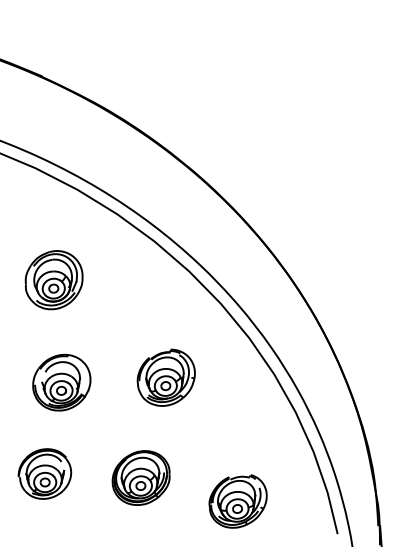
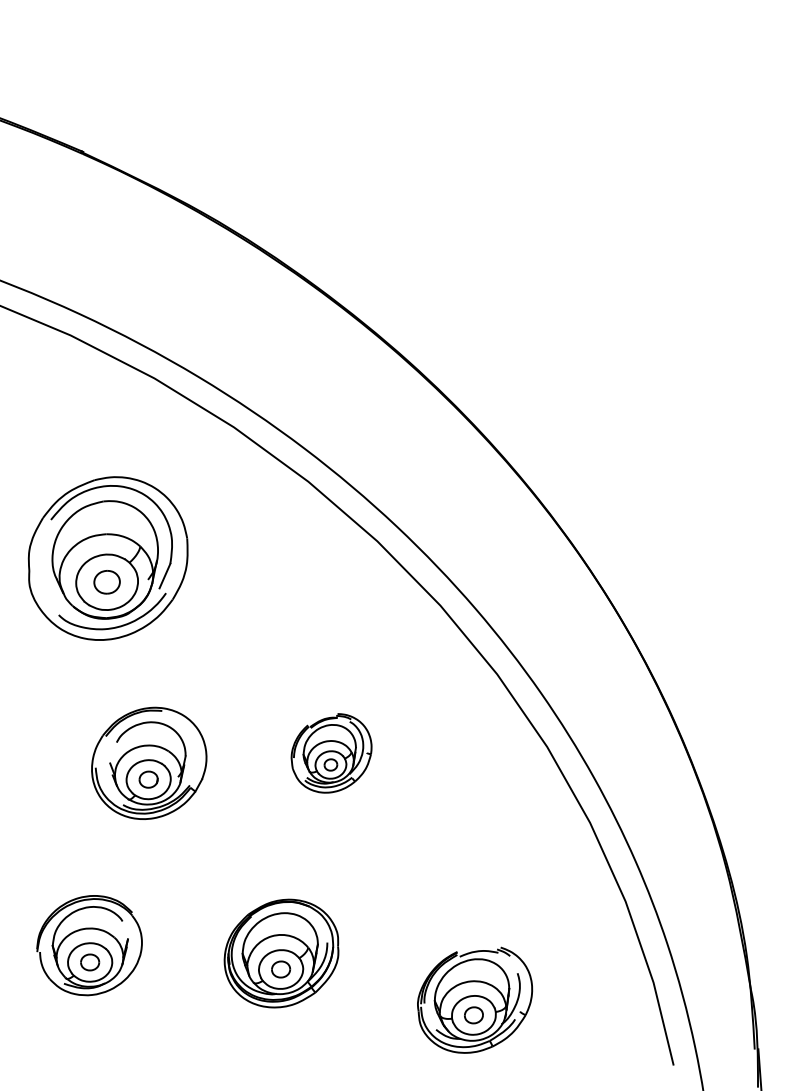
part: (53, 280) -> (106, 559), size x1.4
part: (165, 377) -> (330, 752), size x0.7
part: (61, 382) -> (148, 762), moved

